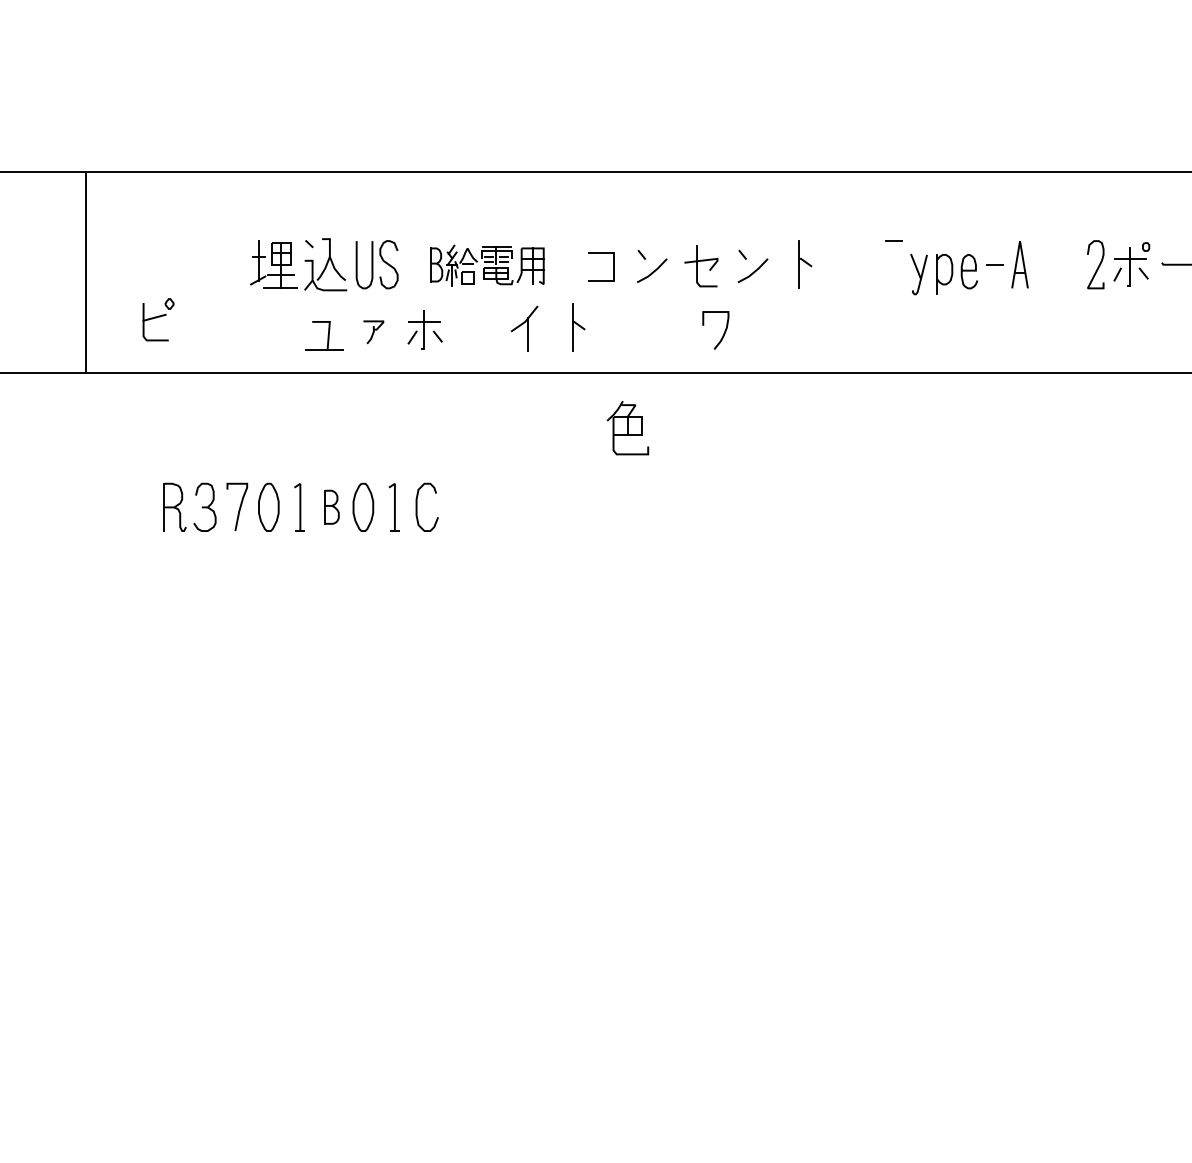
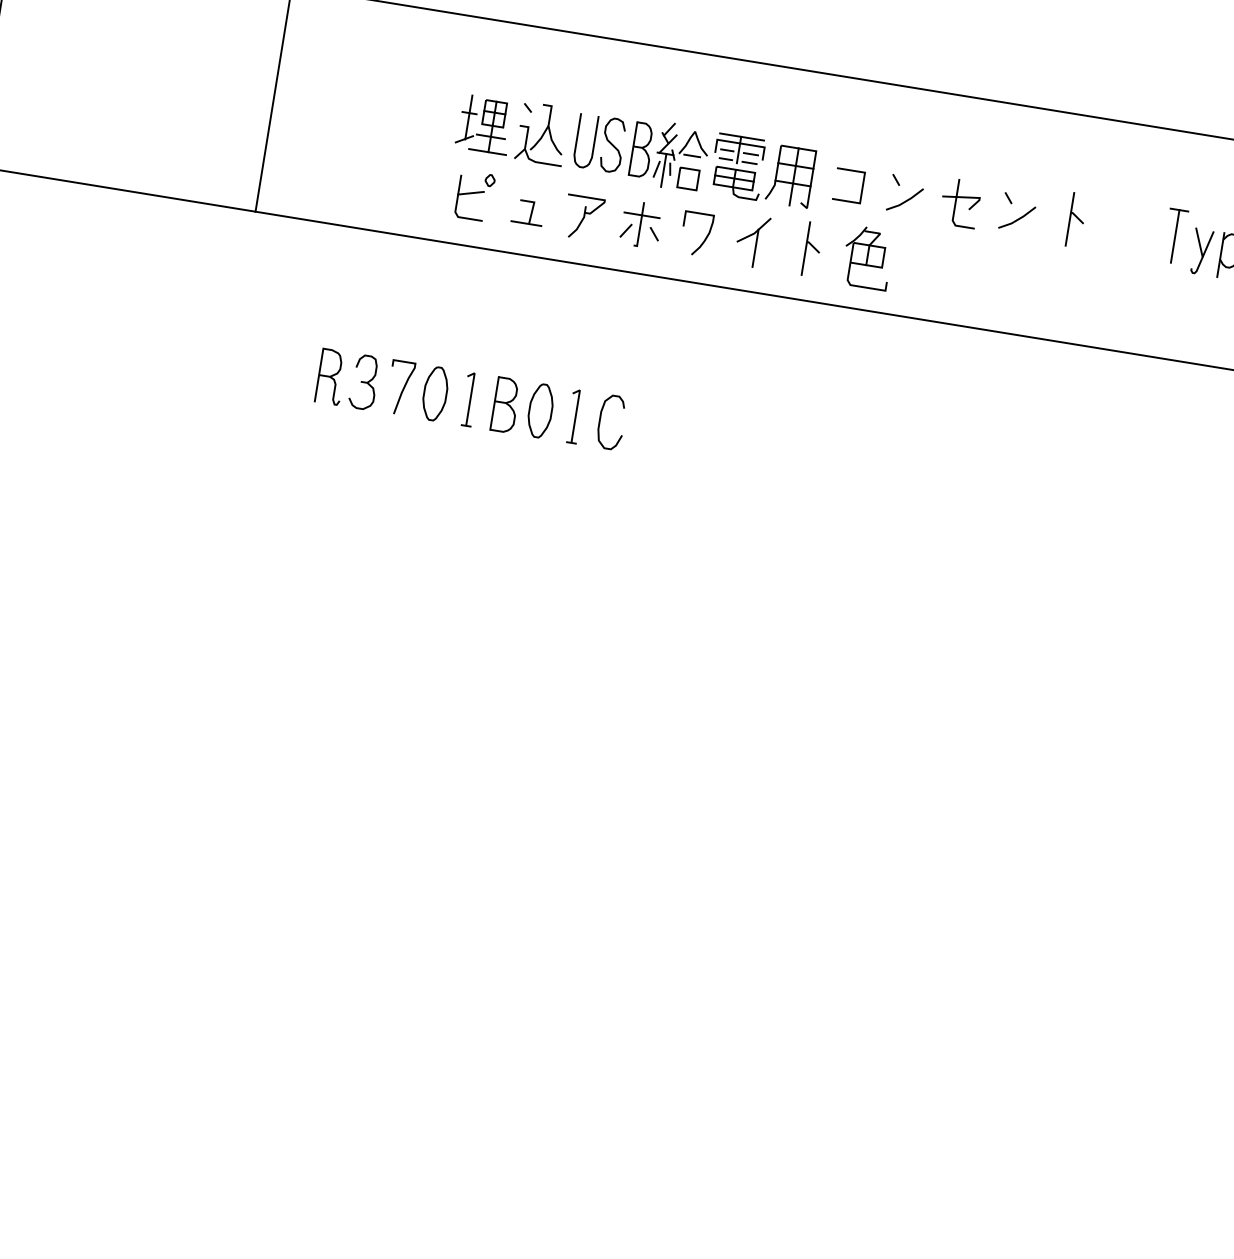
line: (893, 264) -> (1174, 236), added
part: (487, 265) -> (722, 163), size x1.43
part: (158, 319) -> (475, 195), moved
part: (373, 332) -> (583, 217), size x1.67
curve: (723, 333) -> (704, 238), moved
part: (324, 335) -> (528, 212), size x0.71
part: (627, 428) -> (867, 258), moved
part: (331, 506) -> (505, 404), size x1.43

